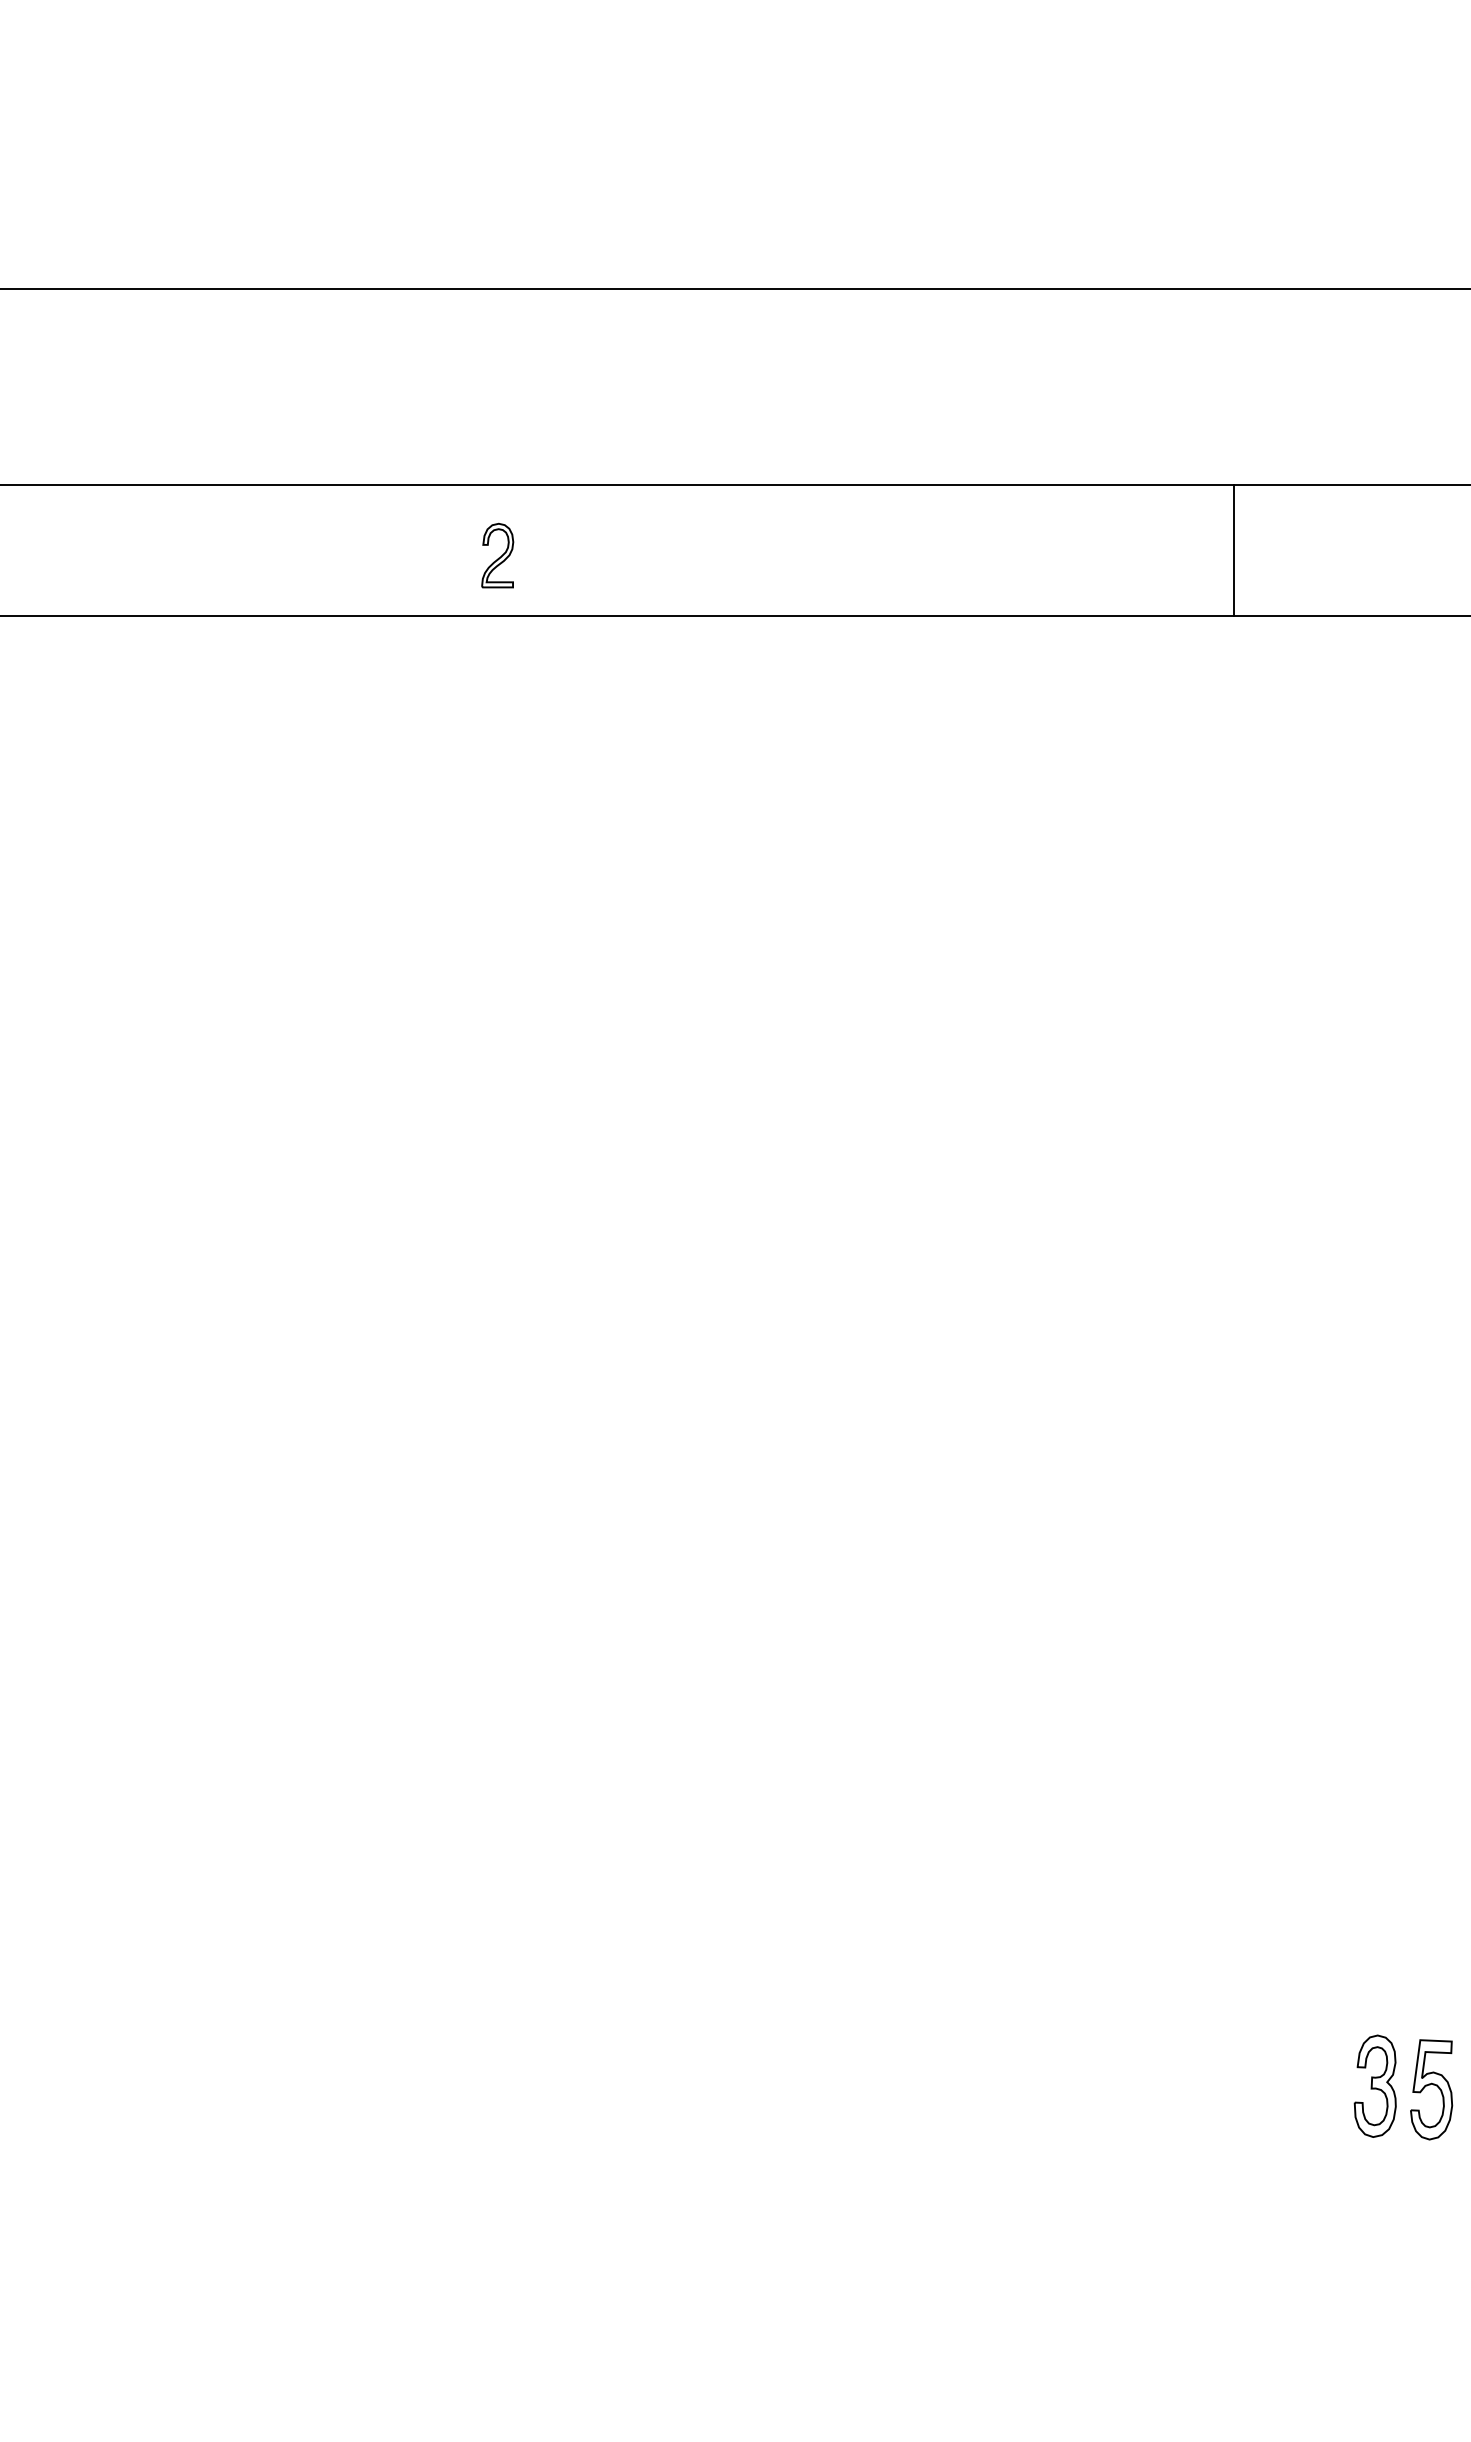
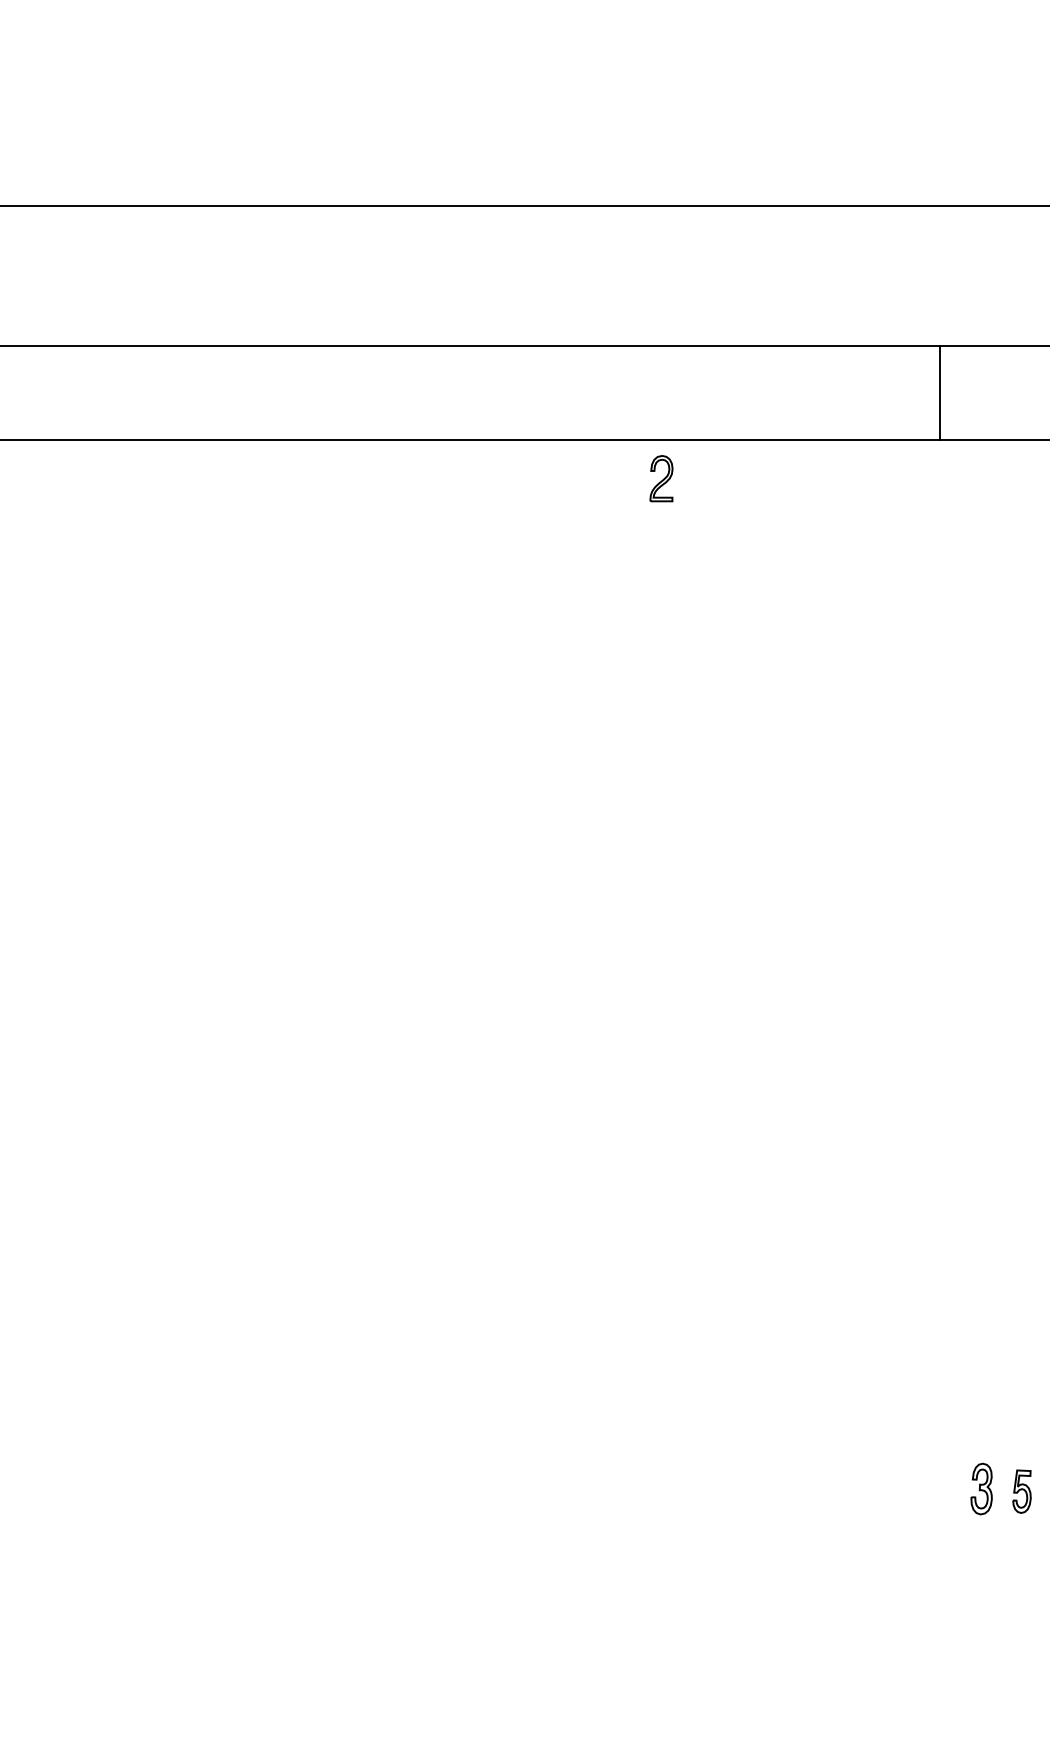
line: (1234, 550) -> (940, 392), moved
part: (497, 555) -> (661, 478), moved
part: (1374, 2085) -> (981, 1488), size x0.7
part: (1431, 2089) -> (1021, 1491), size x0.6

